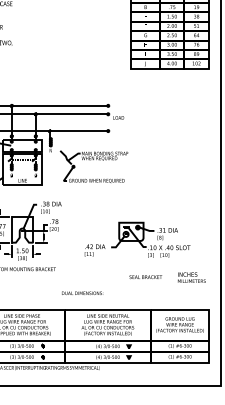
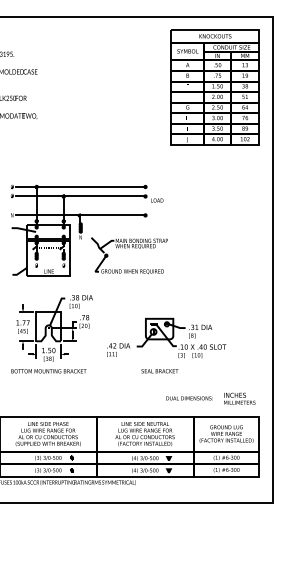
part: (137, 239) -> (166, 337), moved
text: (145, 277) -> (159, 371), moved
text: (191, 277) -> (239, 398), moved
text: (82, 293) -> (189, 398), moved

